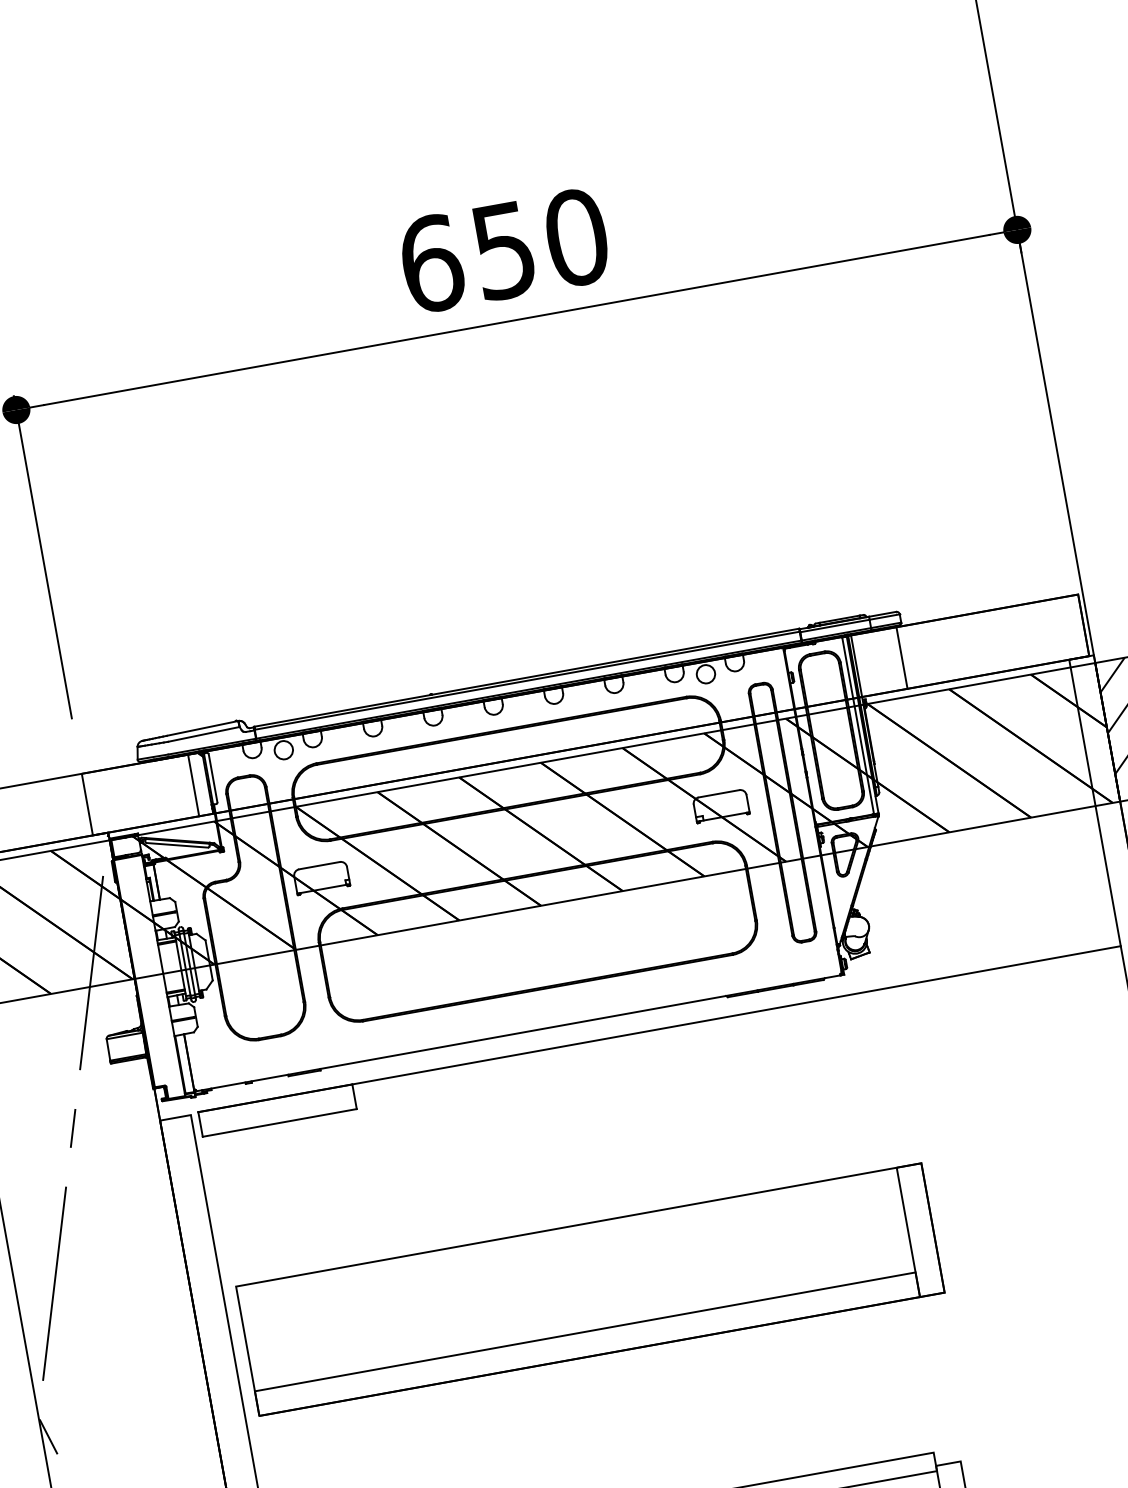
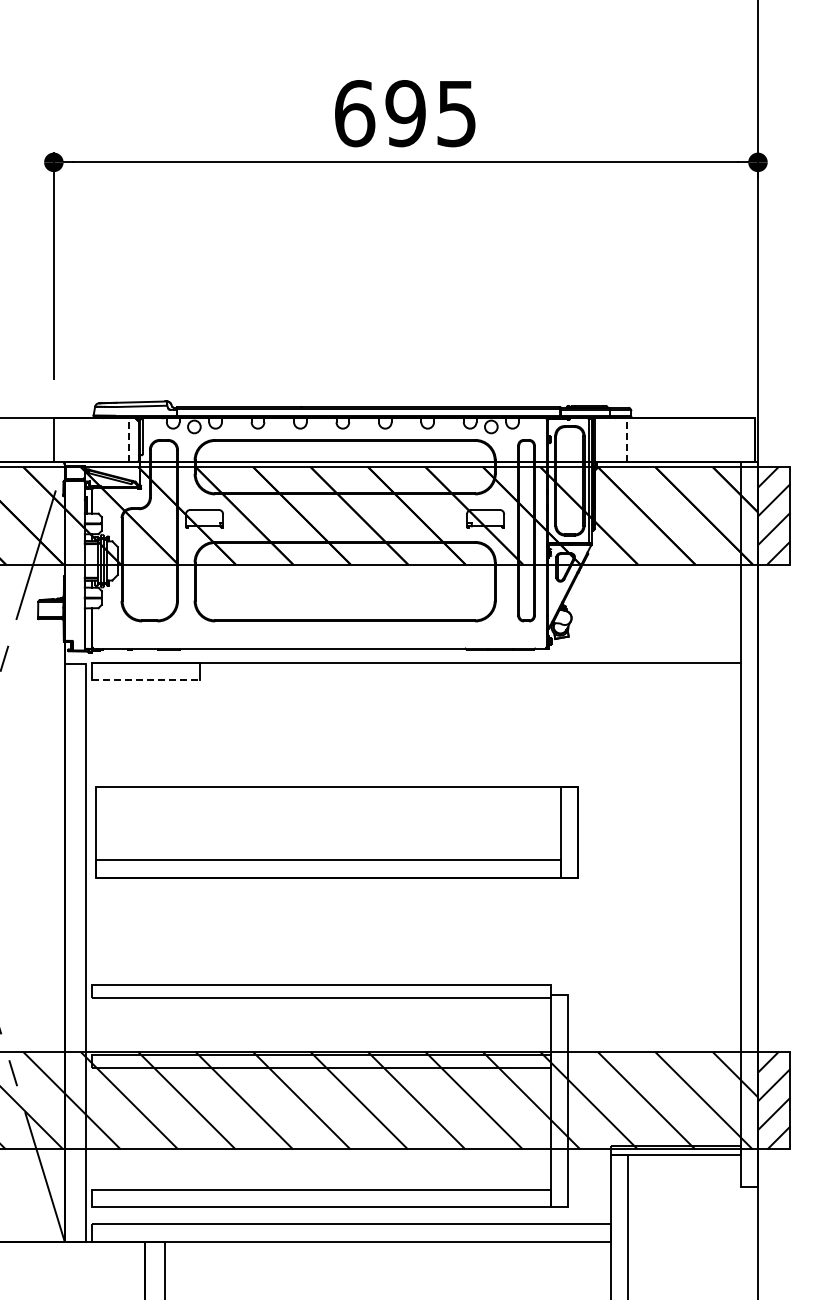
text: (540, 243) -> (431, 113), 650 -> 695
line: (901, 657) -> (626, 439), solid -> dashed
line: (193, 784) -> (128, 439), solid -> dashed
line: (280, 1122) -> (146, 680), solid -> dashed

